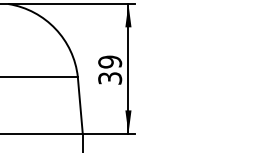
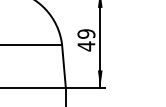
text: (110, 78) -> (86, 46), 39 -> 49

